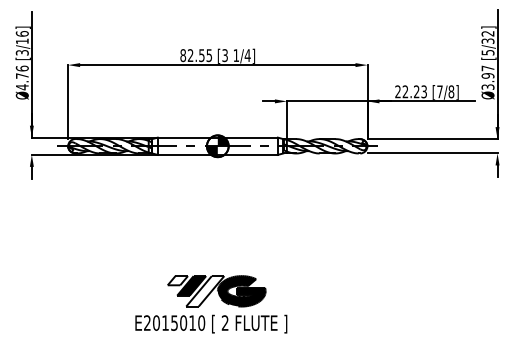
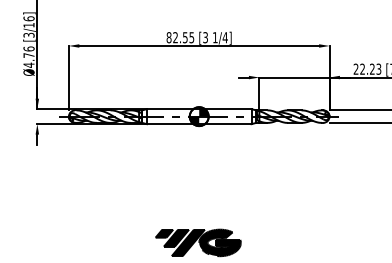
fill: (177, 280) -> (164, 233), added
fill: (205, 291) -> (188, 243), added

